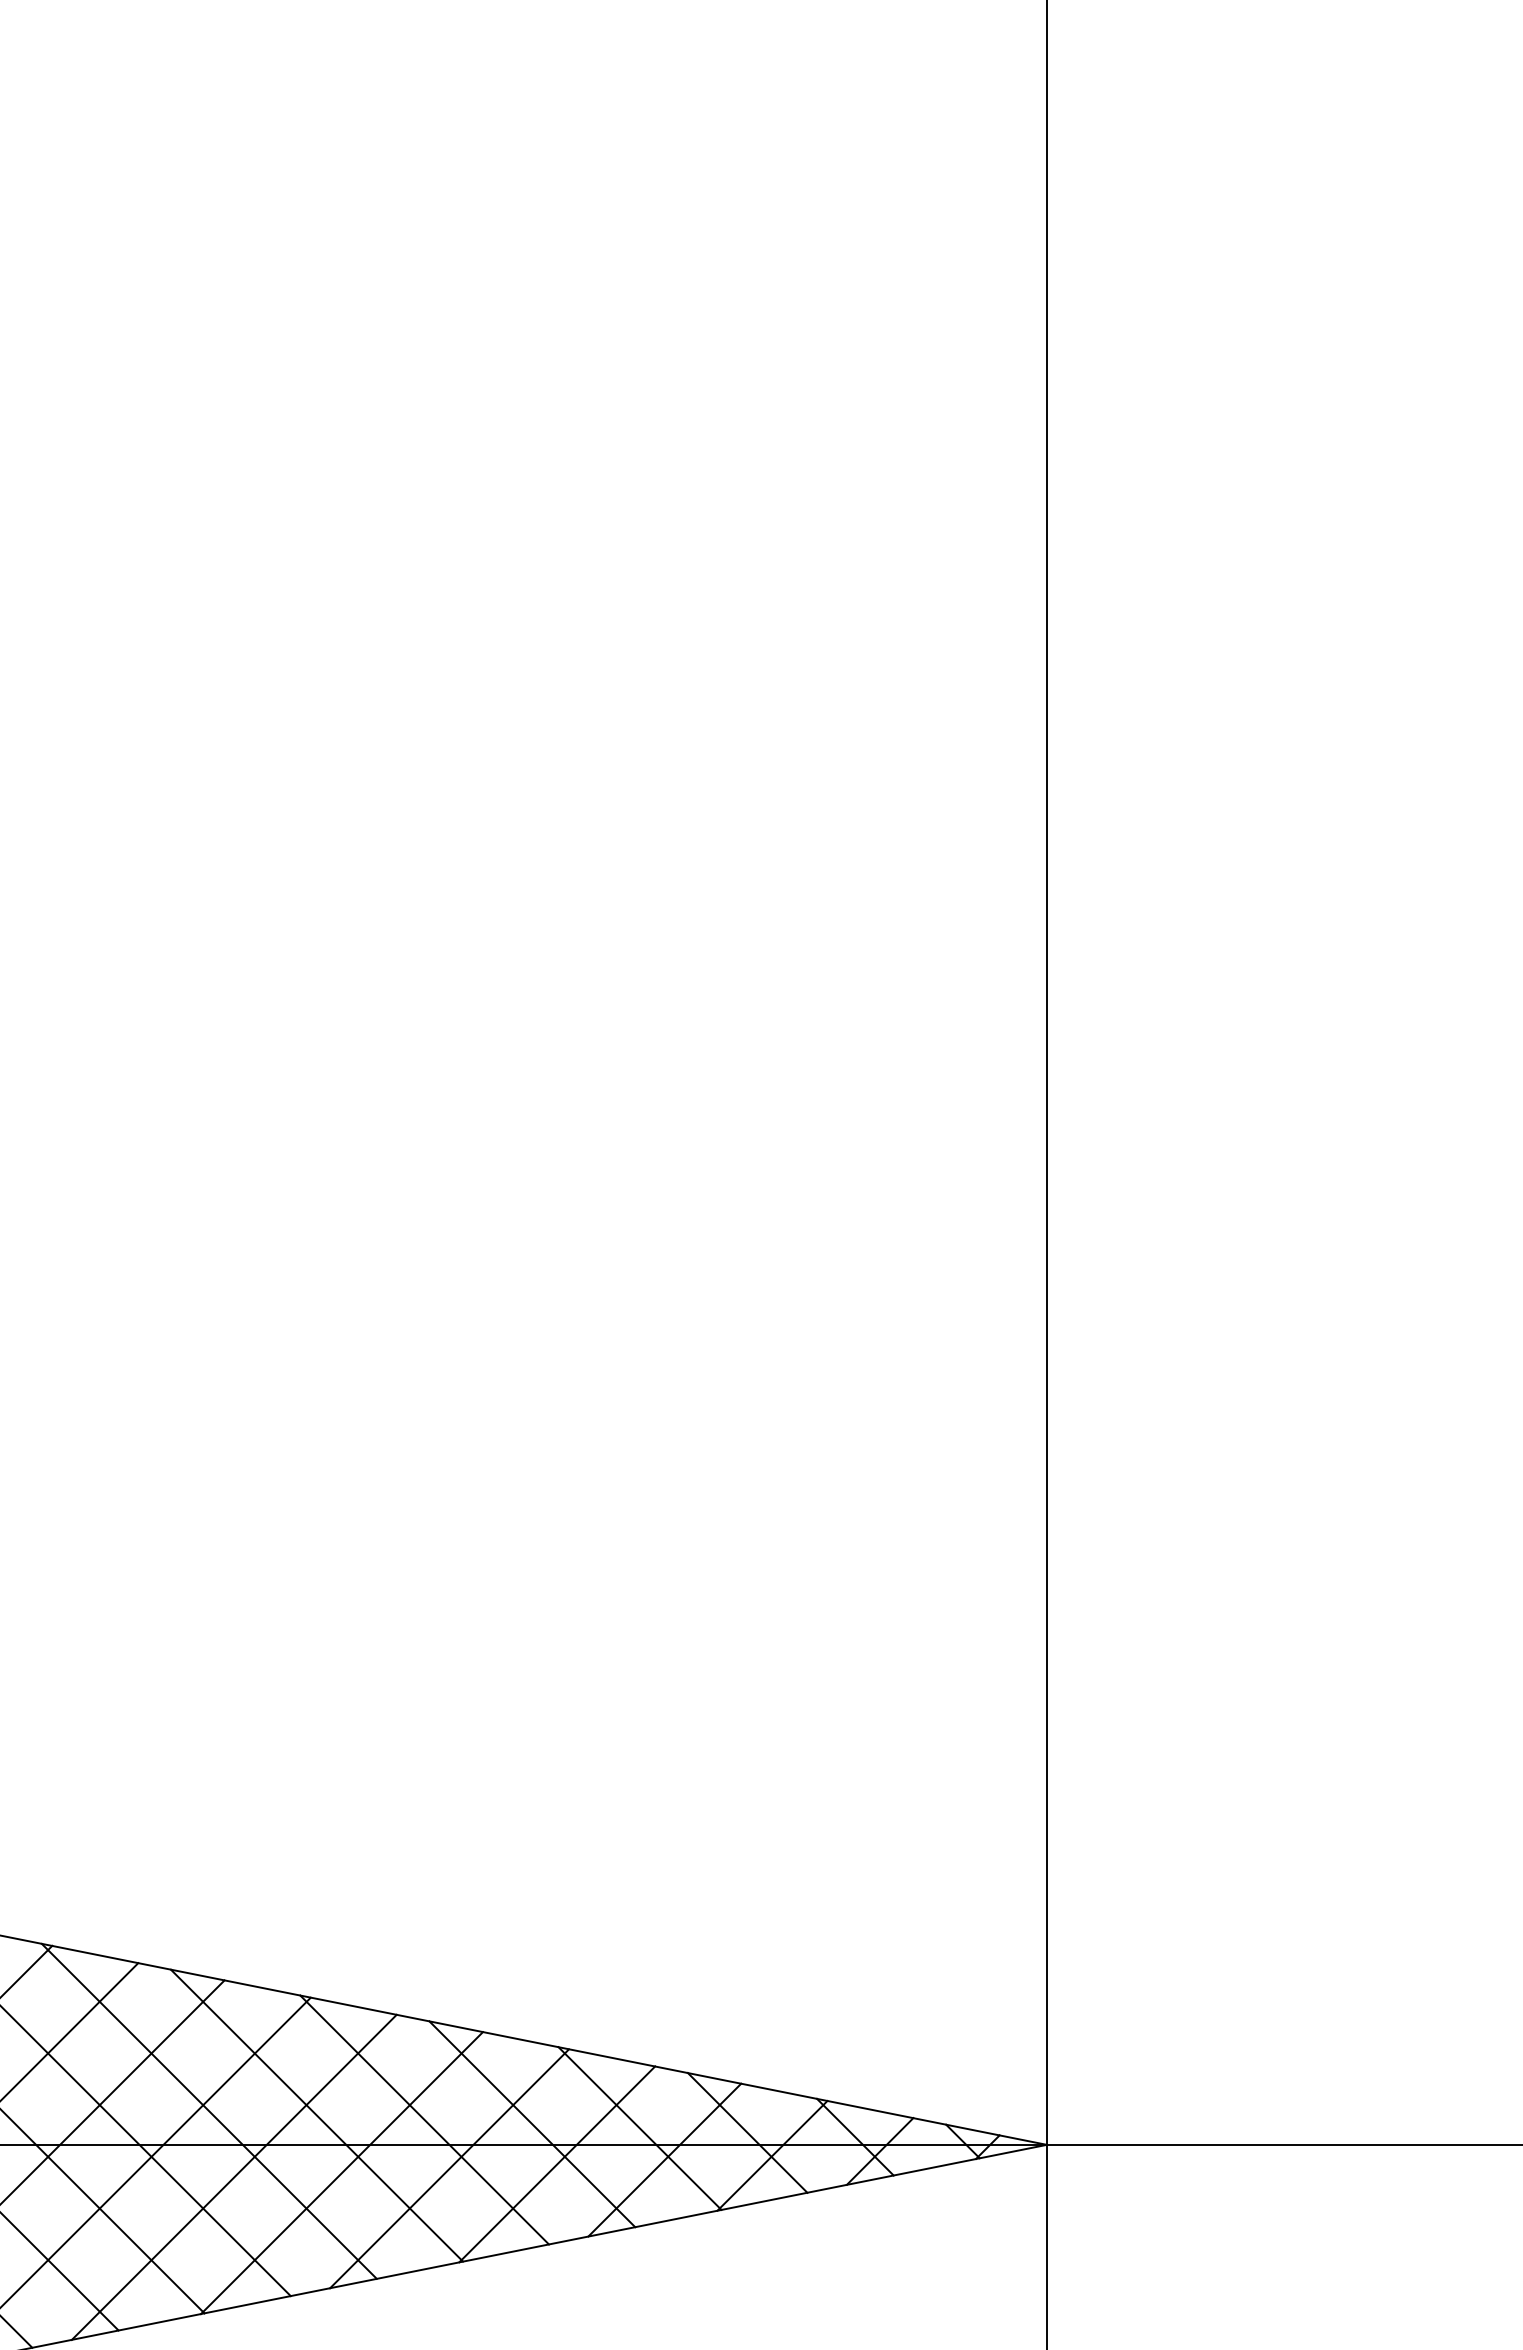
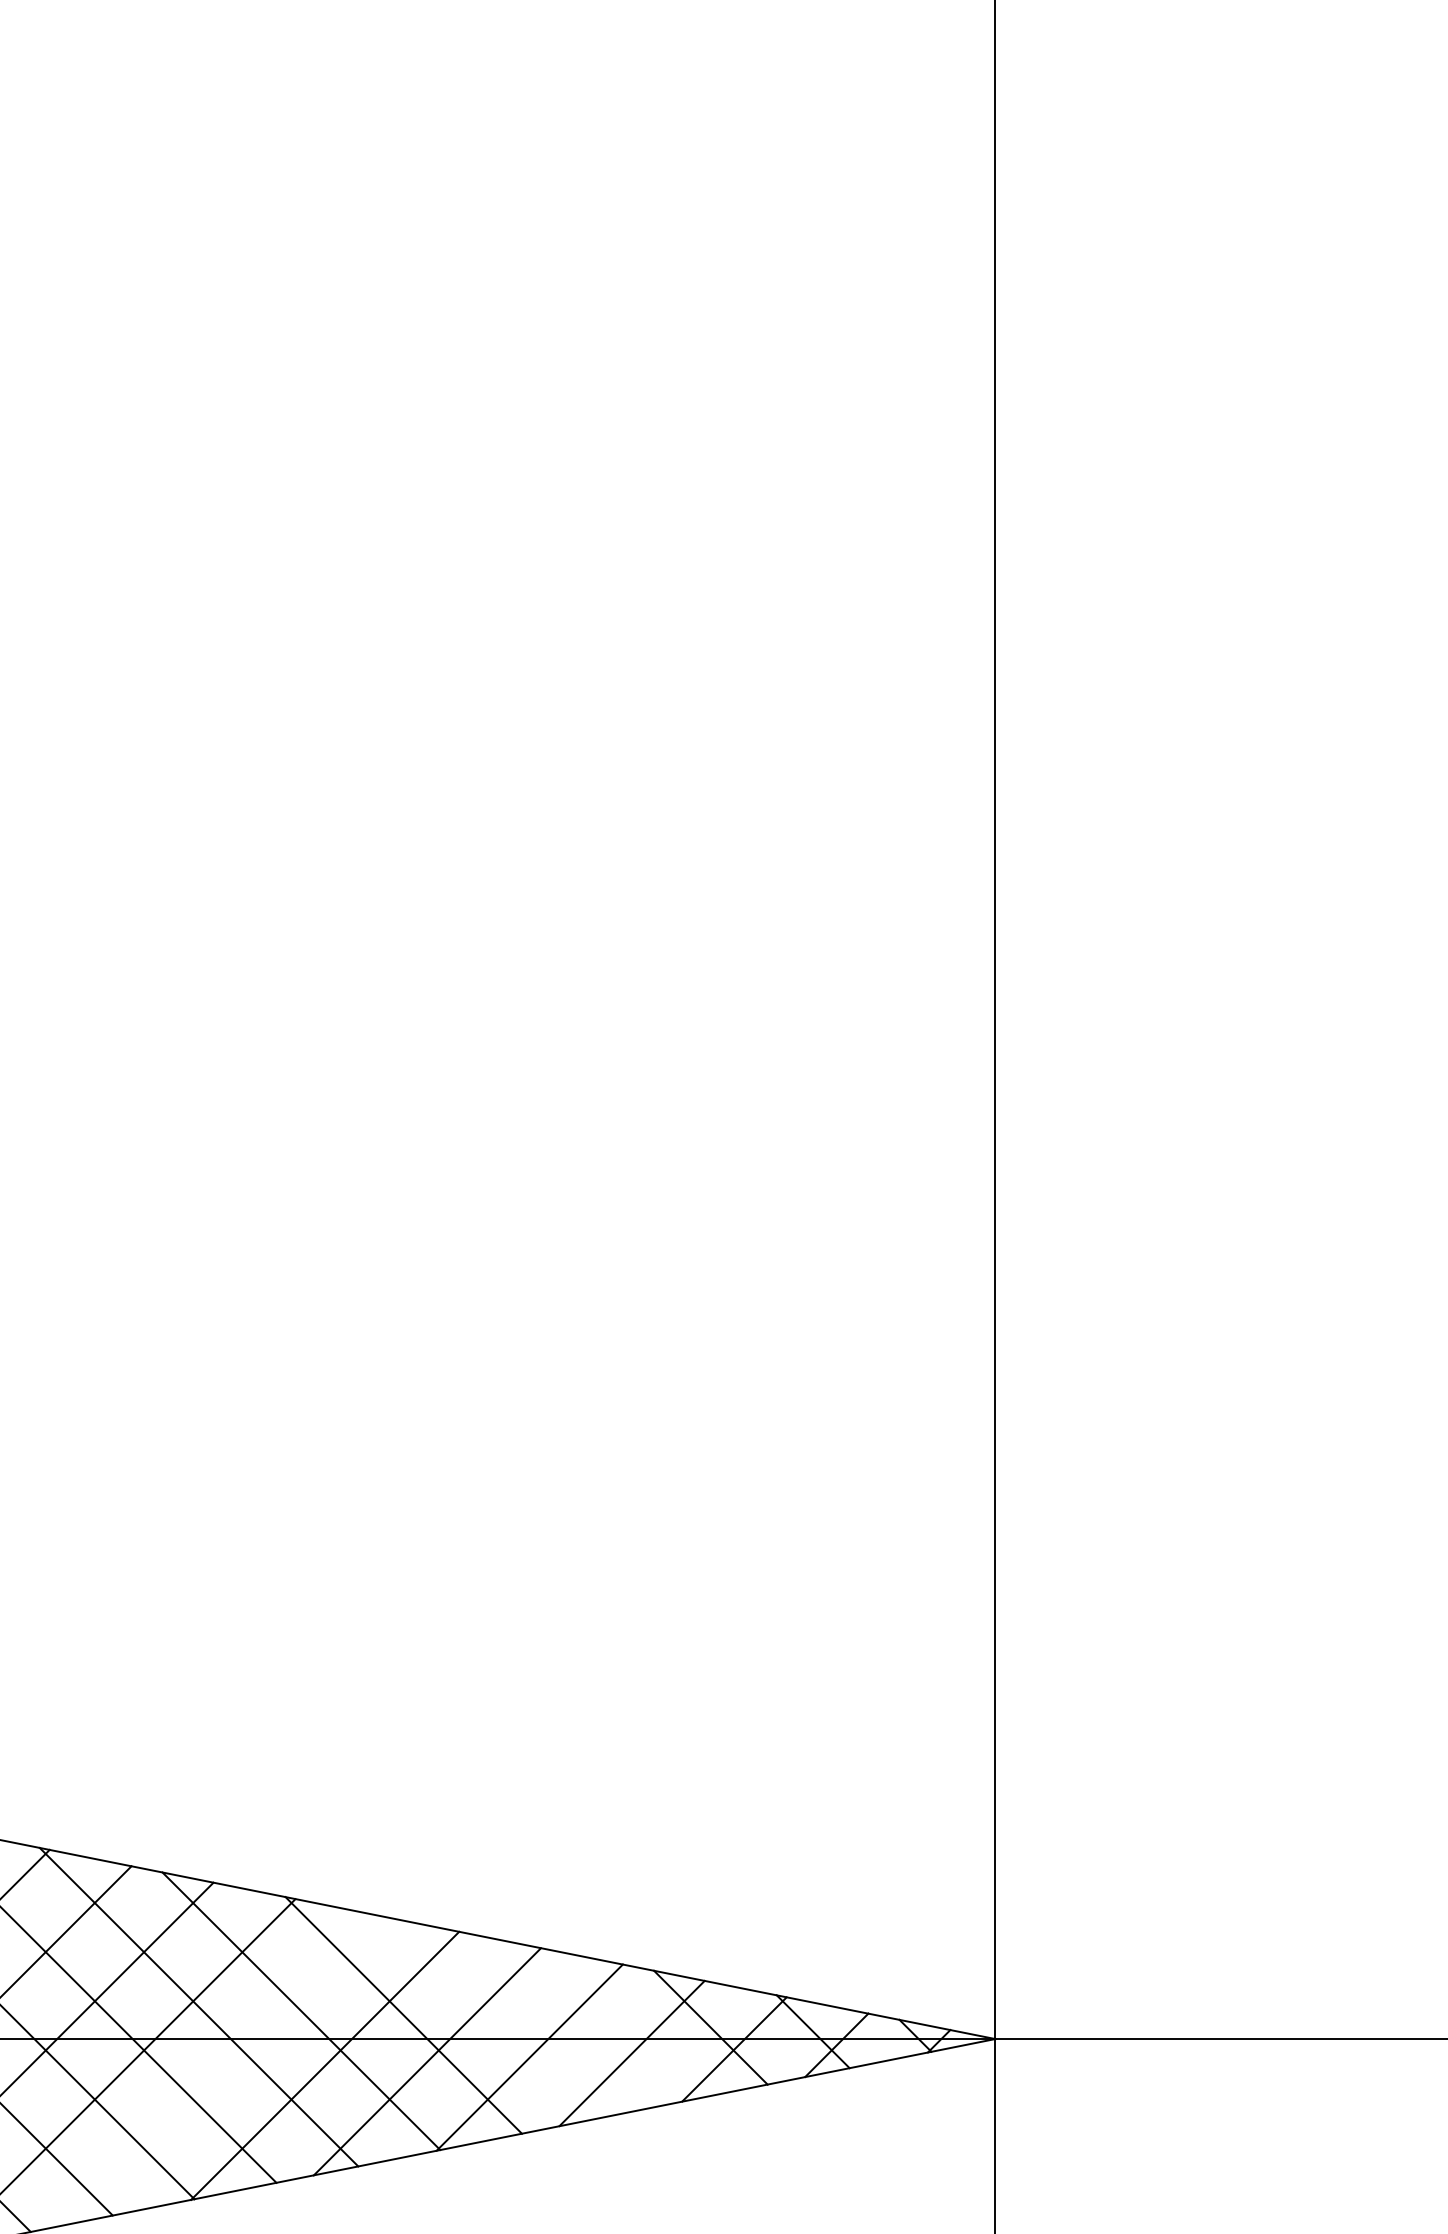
line: (532, 2124) -> (506, 2019), removed
line: (639, 2128) -> (608, 2023), removed
line: (233, 2176) -> (222, 2069), removed

